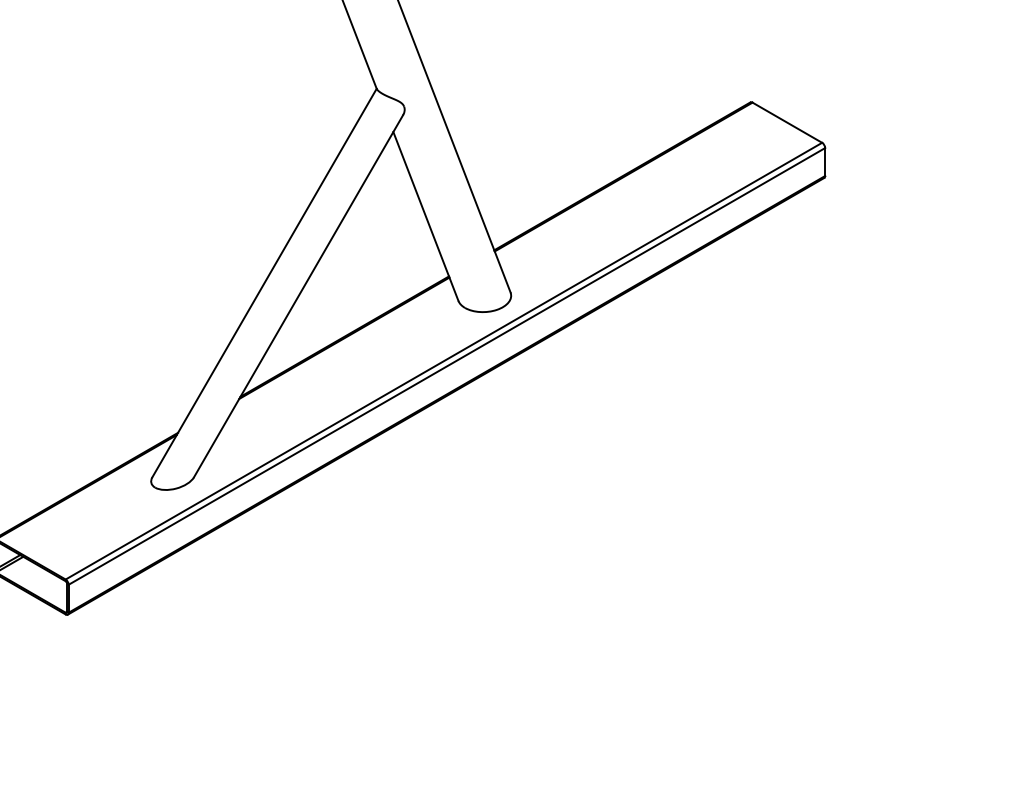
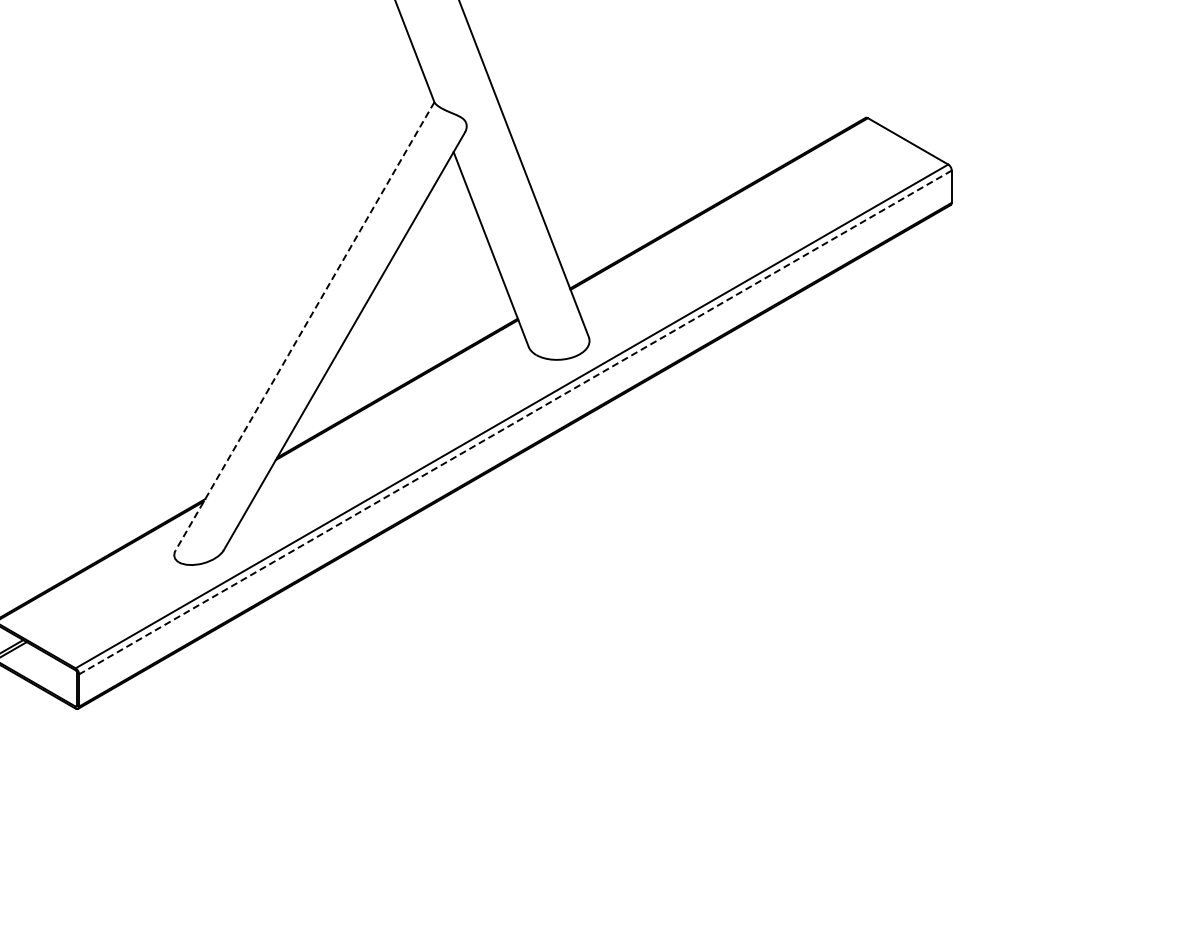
line: (264, 283) -> (305, 326), solid -> dashed
line: (446, 366) -> (515, 422), solid -> dashed

